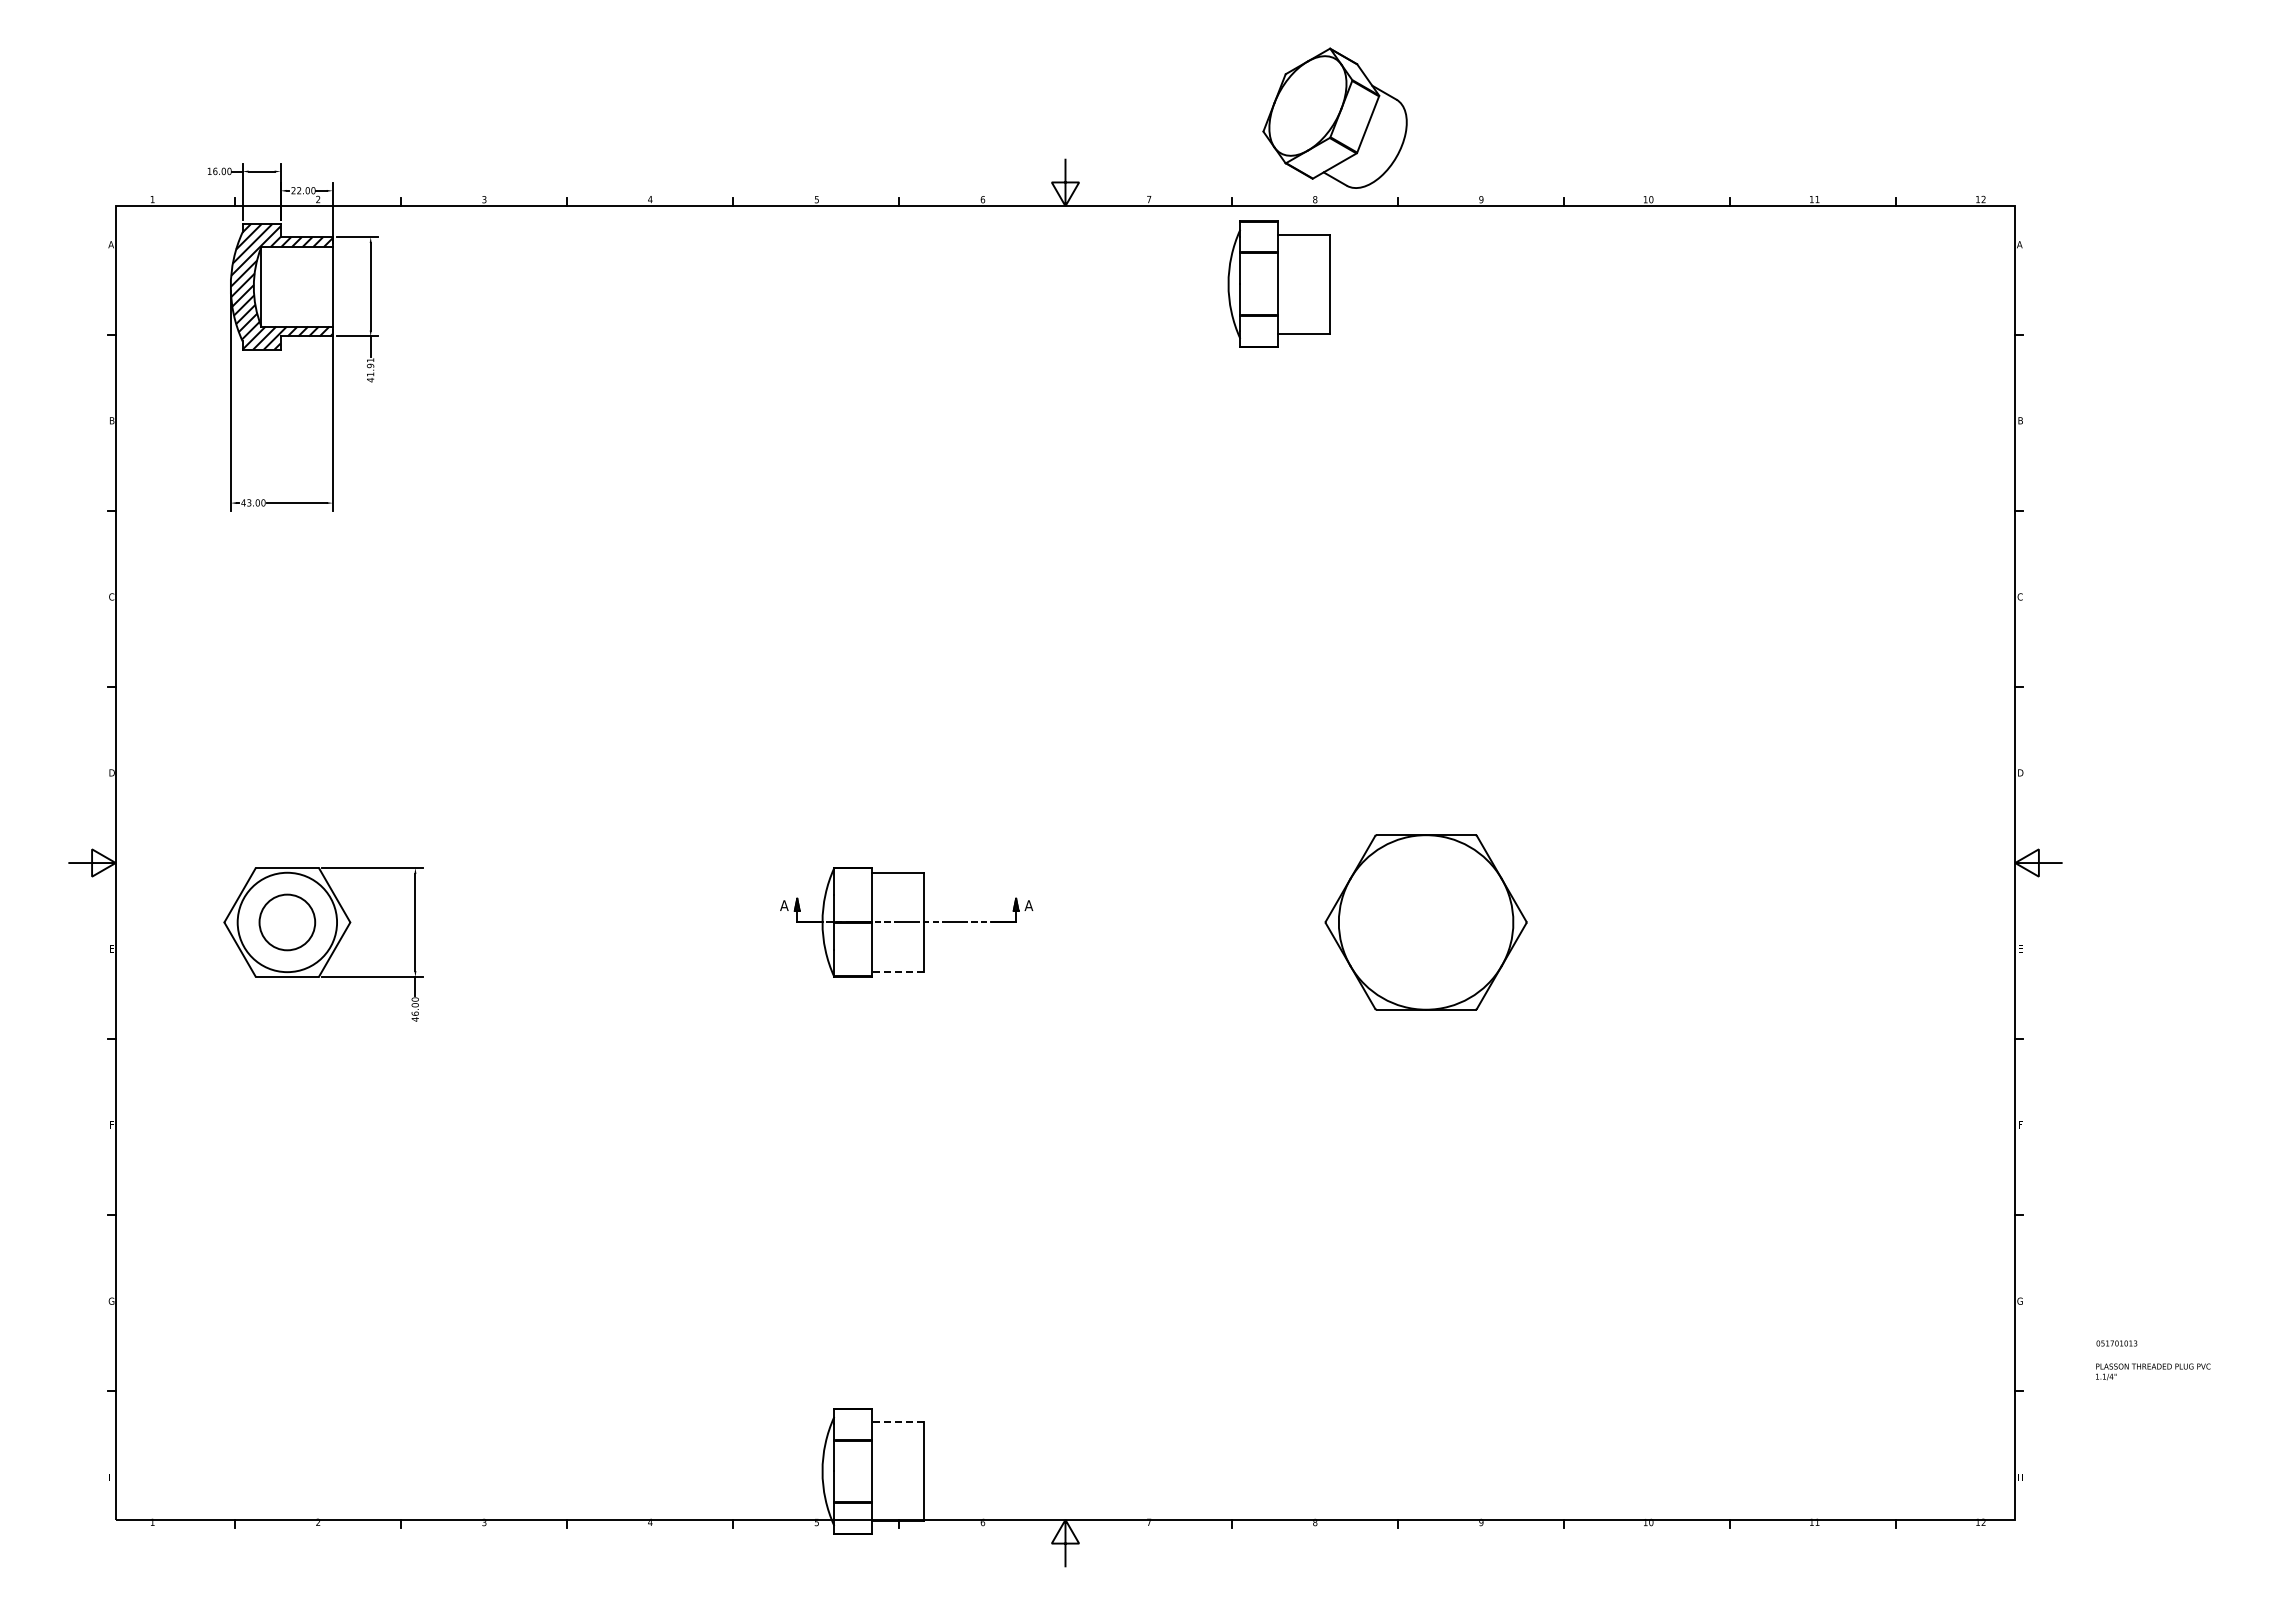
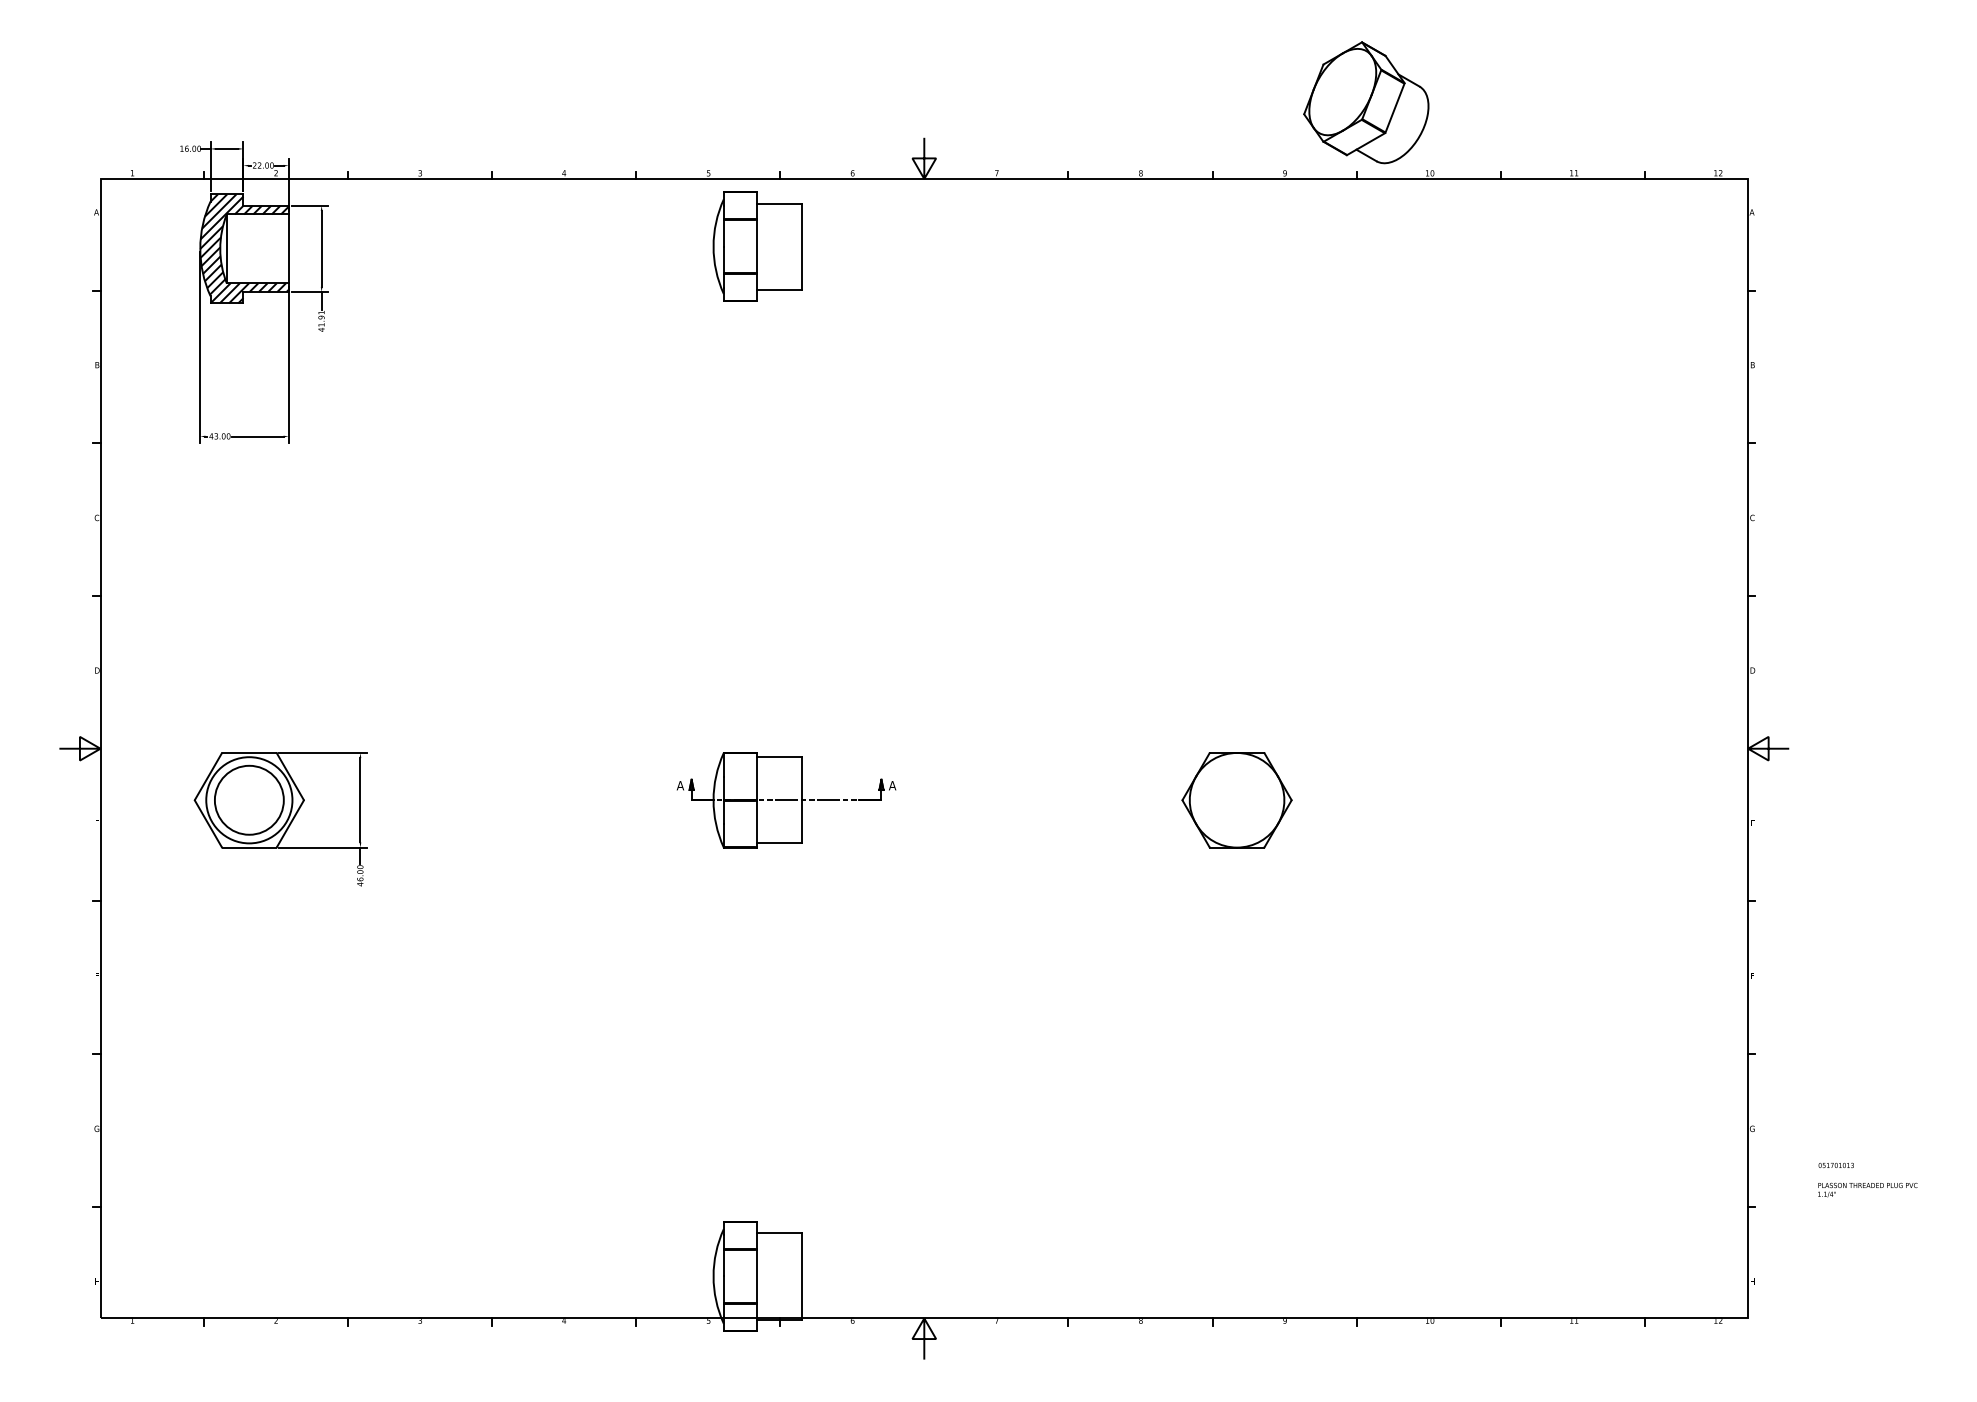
part: (1334, 117) -> (1365, 102), moved
part: (1278, 283) -> (756, 246), moved
circle: (287, 922) -> (249, 800), size x1.43
part: (1425, 922) -> (1236, 800), size x0.62
line: (897, 972) -> (778, 843), dashed -> solid
line: (897, 1421) -> (778, 1233), dashed -> solid

